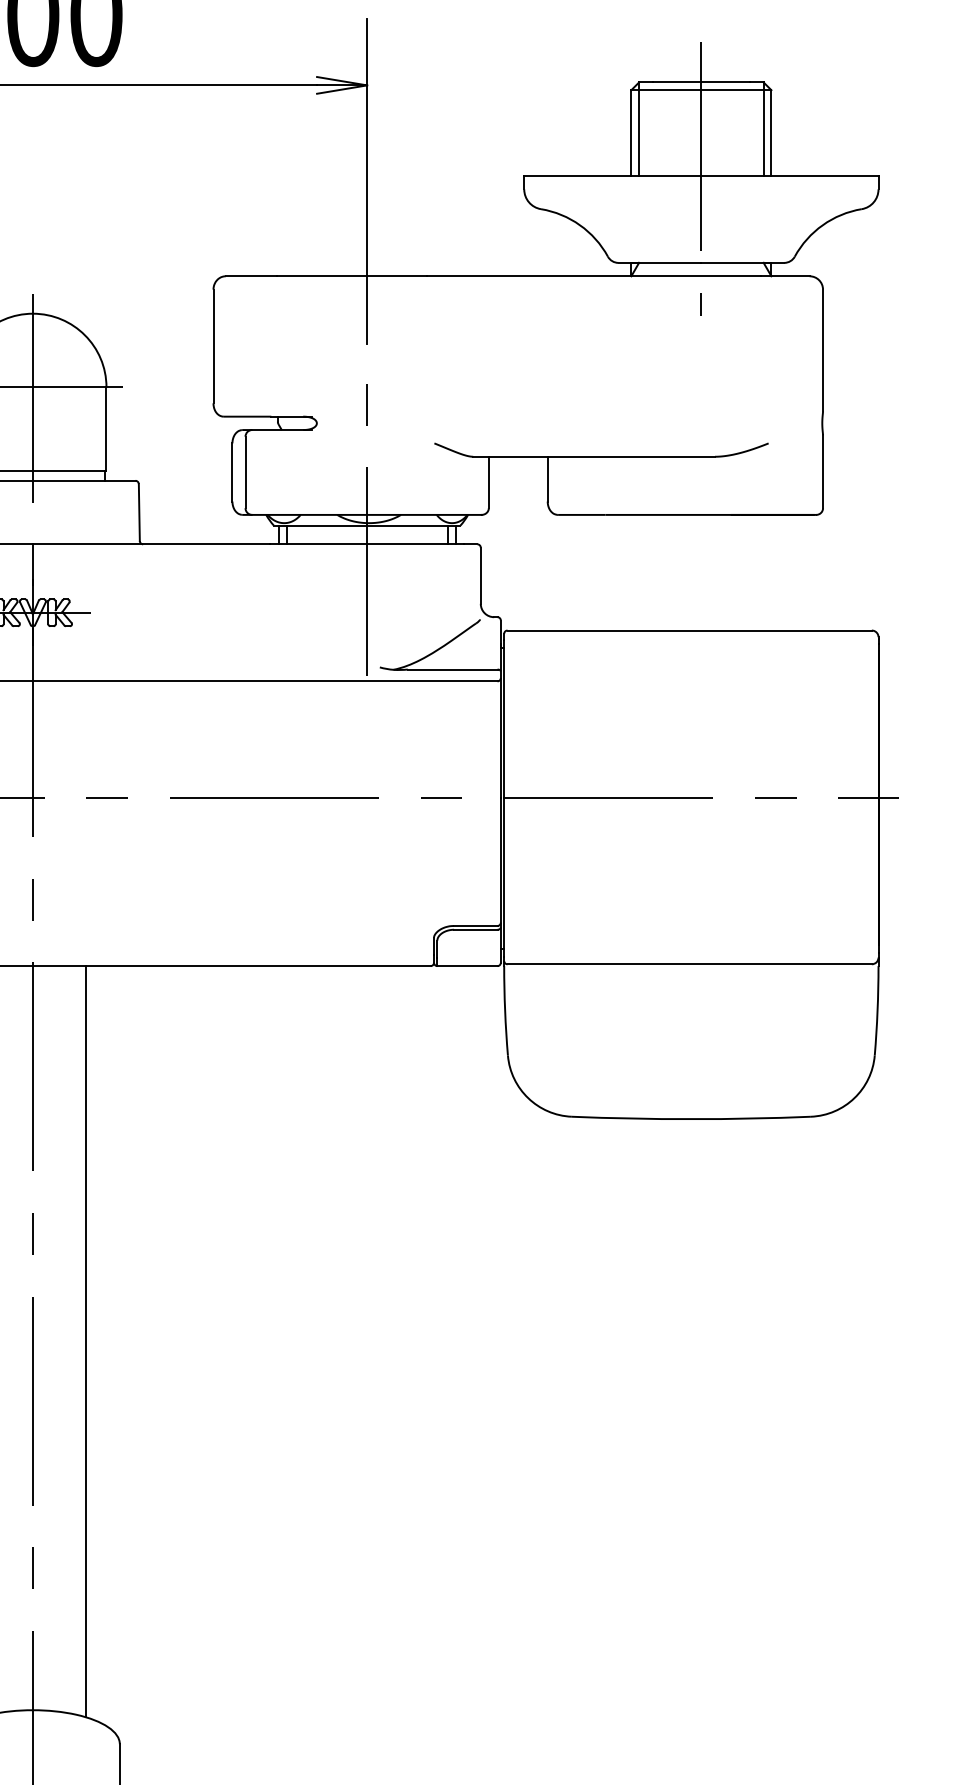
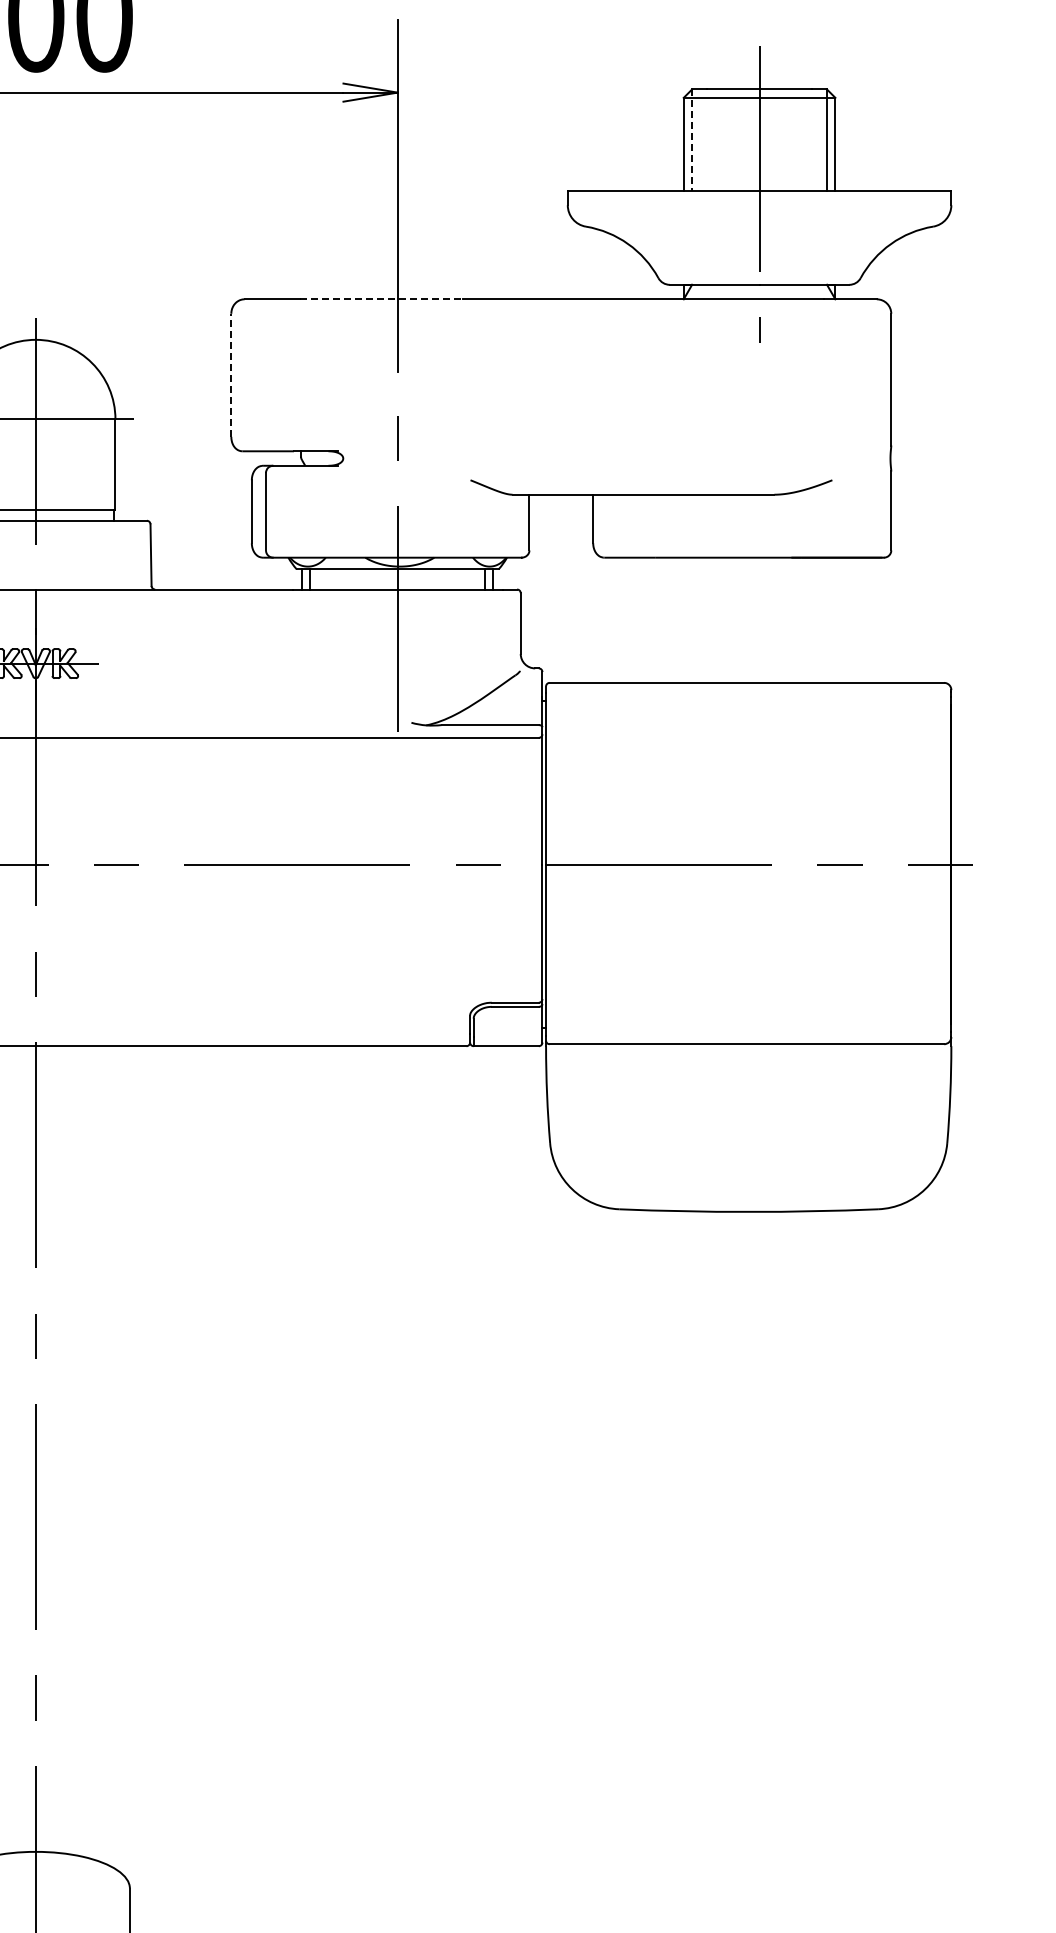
line: (639, 129) -> (692, 140), solid -> dashed
line: (352, 276) -> (381, 299), solid -> dashed
line: (213, 346) -> (231, 375), solid -> dashed
line: (86, 1341) -> (93, 1452), removed

